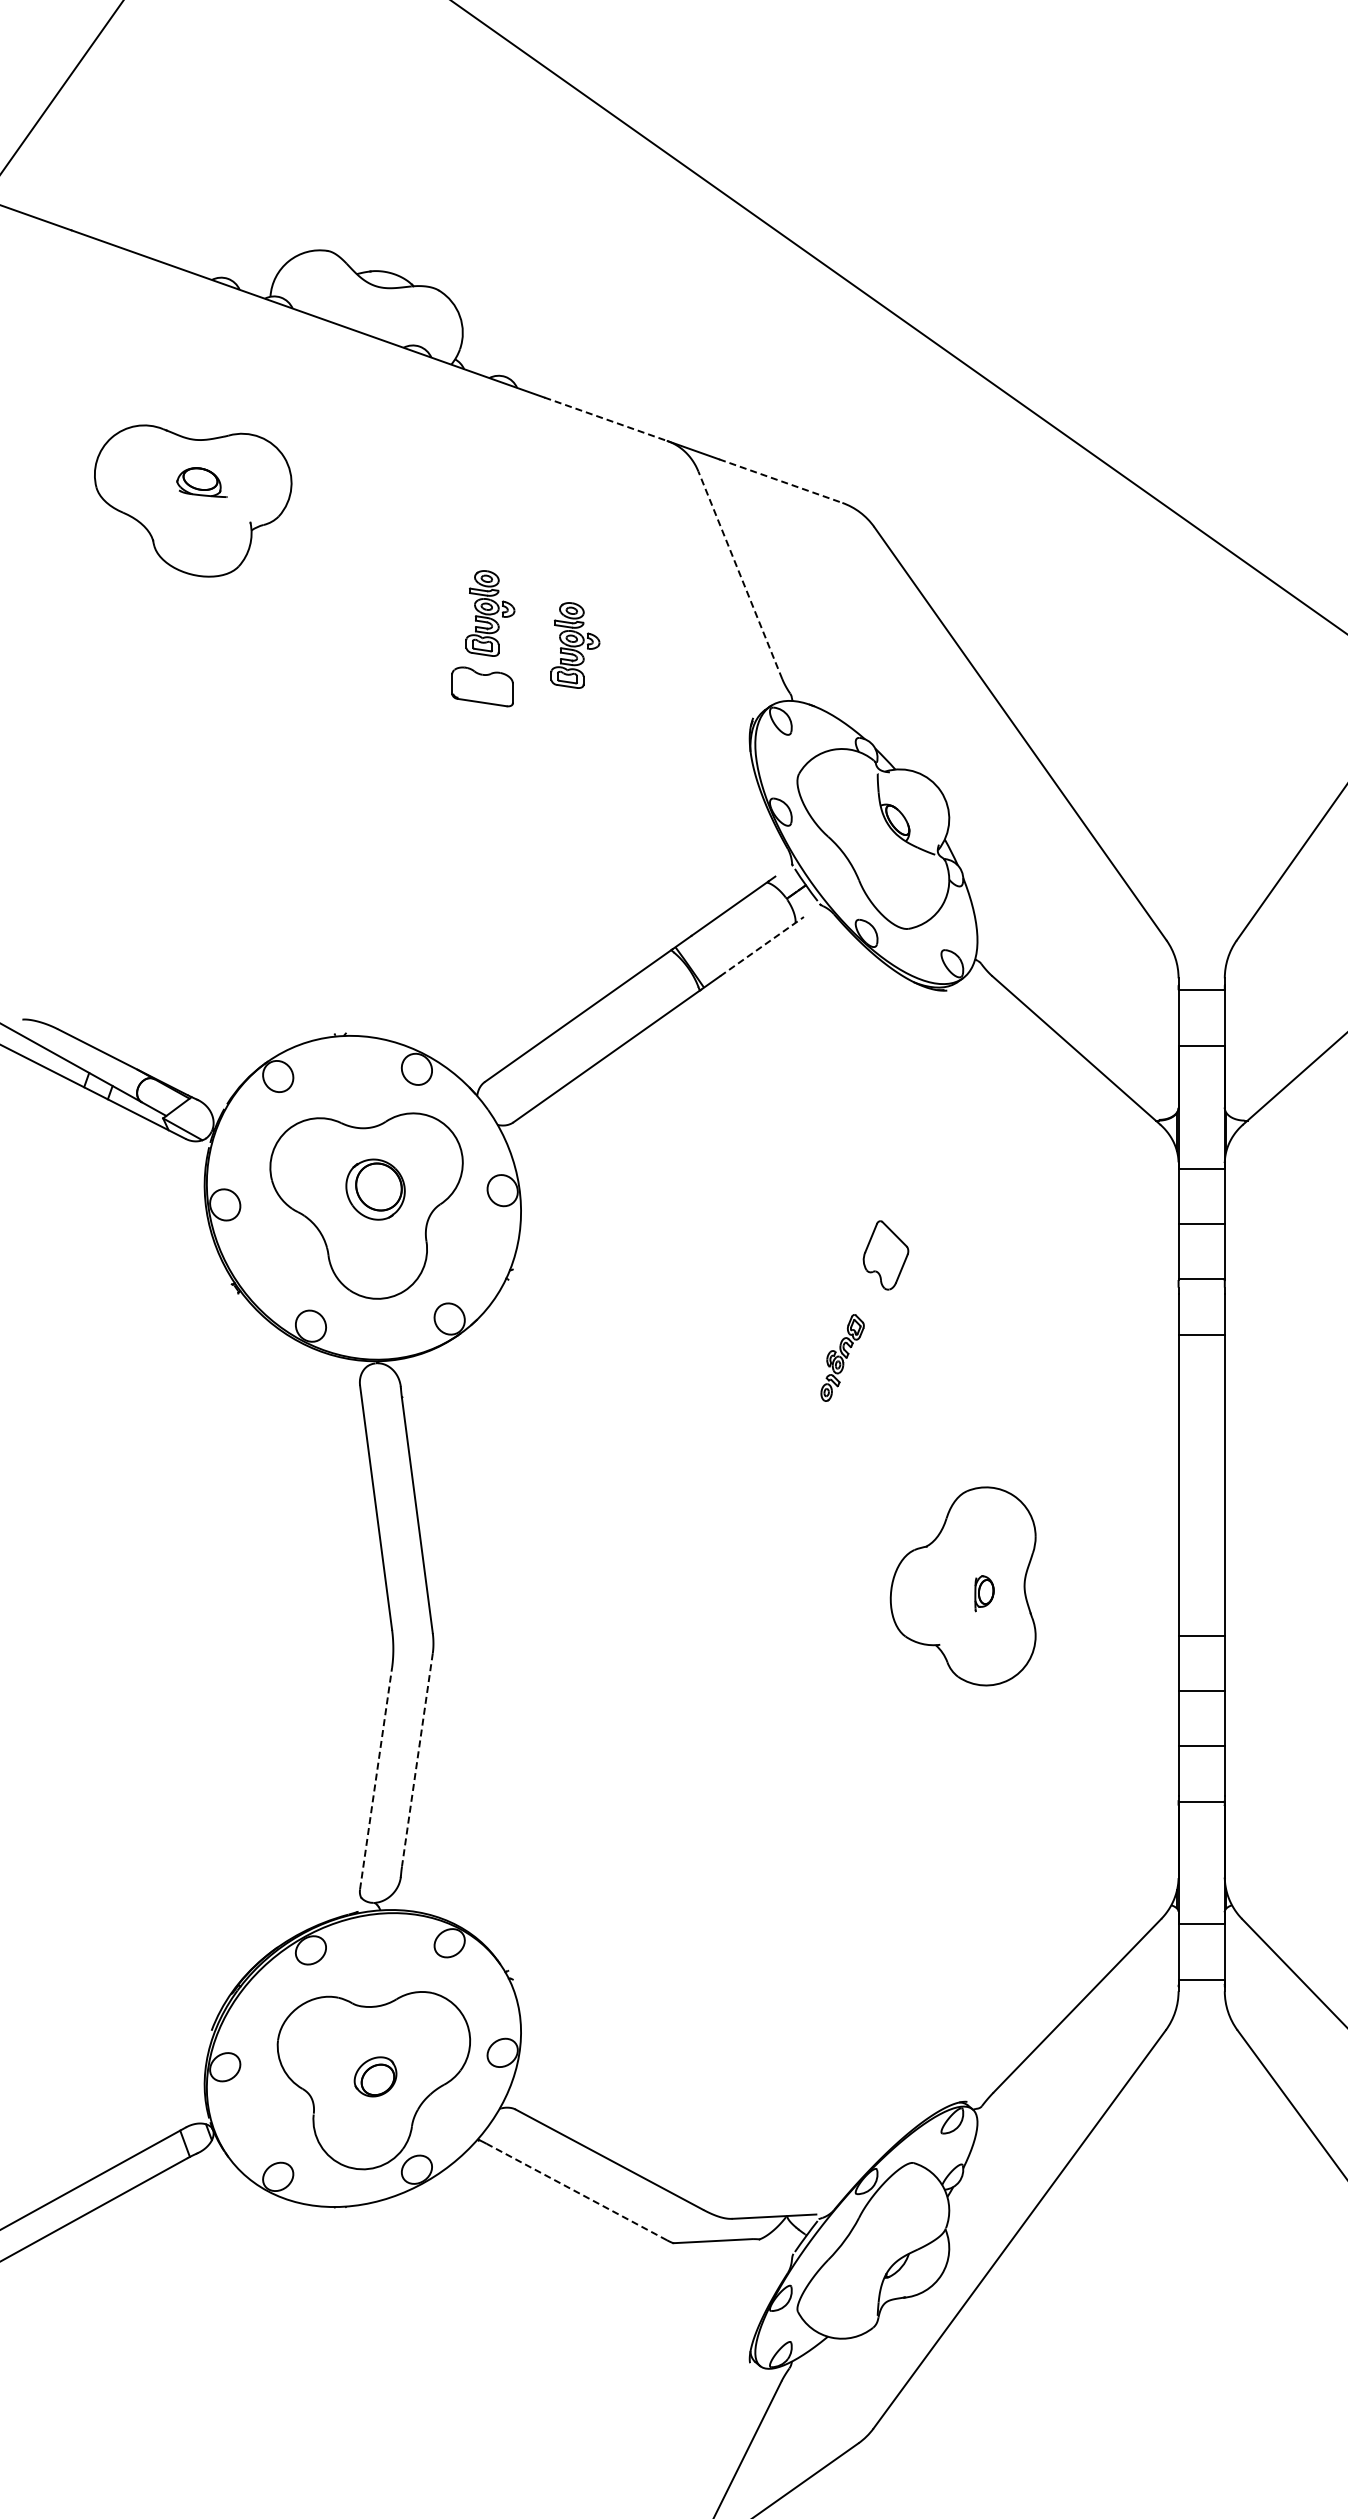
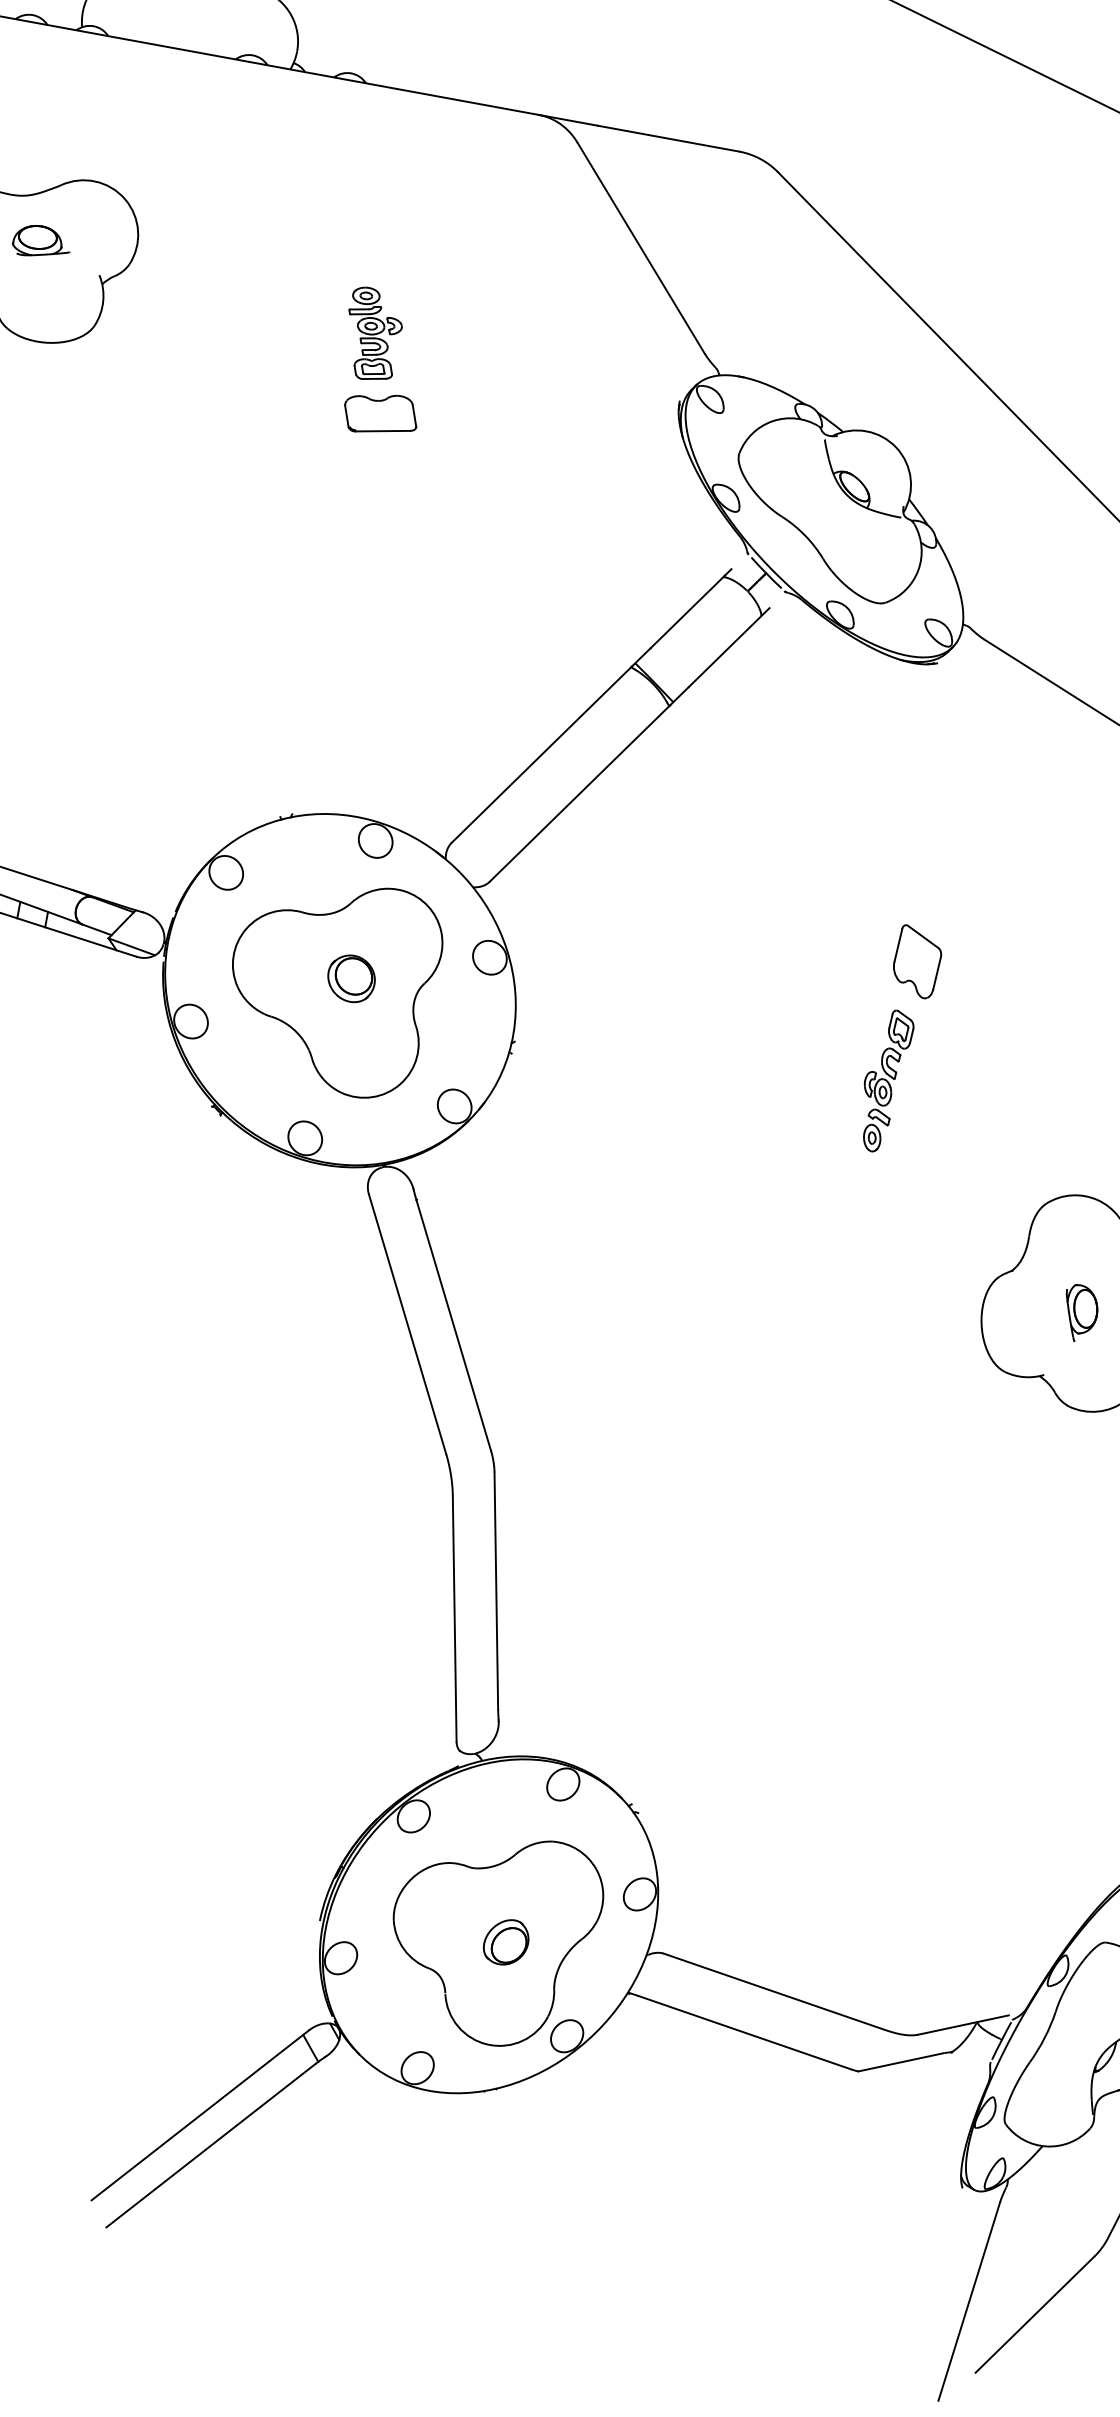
line: (606, 419) -> (468, 102), dashed -> solid
line: (781, 481) -> (669, 138), dashed -> solid
line: (740, 575) -> (641, 248), dashed -> solid
part: (575, 645) -> (474, 352), removed
line: (762, 946) -> (729, 647), dashed -> solid
part: (375, 1189) -> (351, 978), size x0.71
part: (842, 1357) -> (888, 1079), size x1.43
part: (984, 1593) -> (1083, 1311), size x1.43
line: (417, 1759) -> (496, 1590), dashed -> solid
line: (376, 1778) -> (455, 1618), dashed -> solid
line: (576, 2191) -> (744, 2032), dashed -> solid

